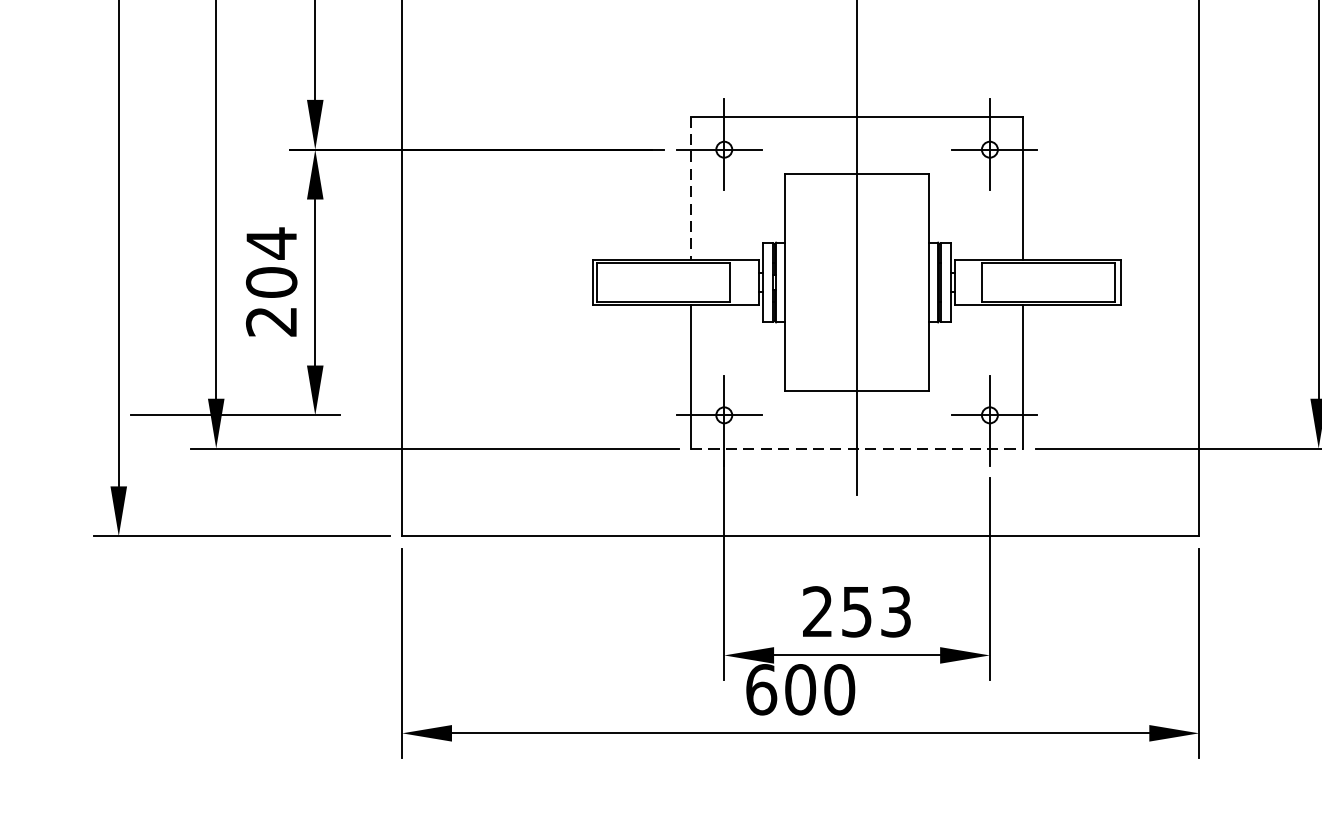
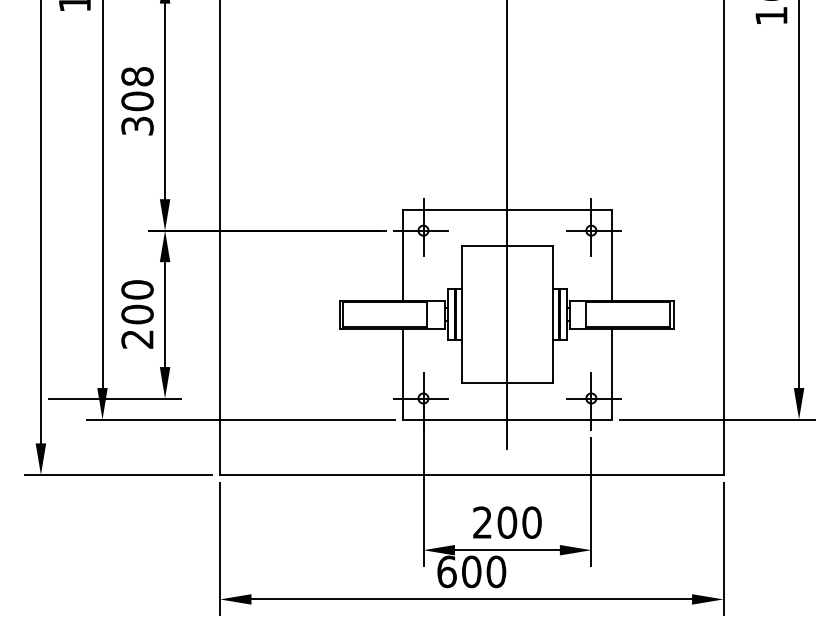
line: (691, 188) -> (402, 255), dashed -> solid
text: (271, 242) -> (137, 289), 204 -> 200
line: (857, 448) -> (507, 419), dashed -> solid
text: (876, 611) -> (519, 522), 253 -> 200

